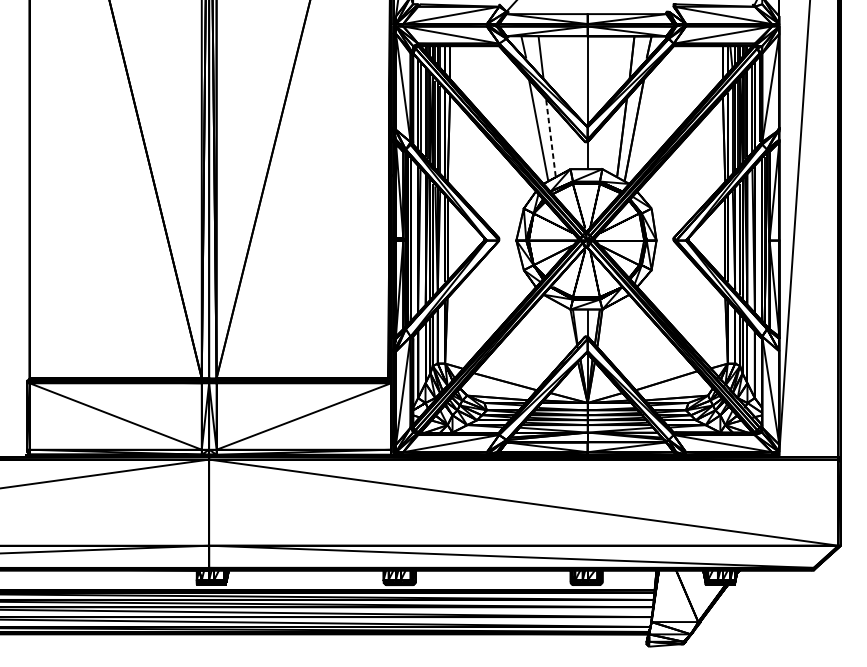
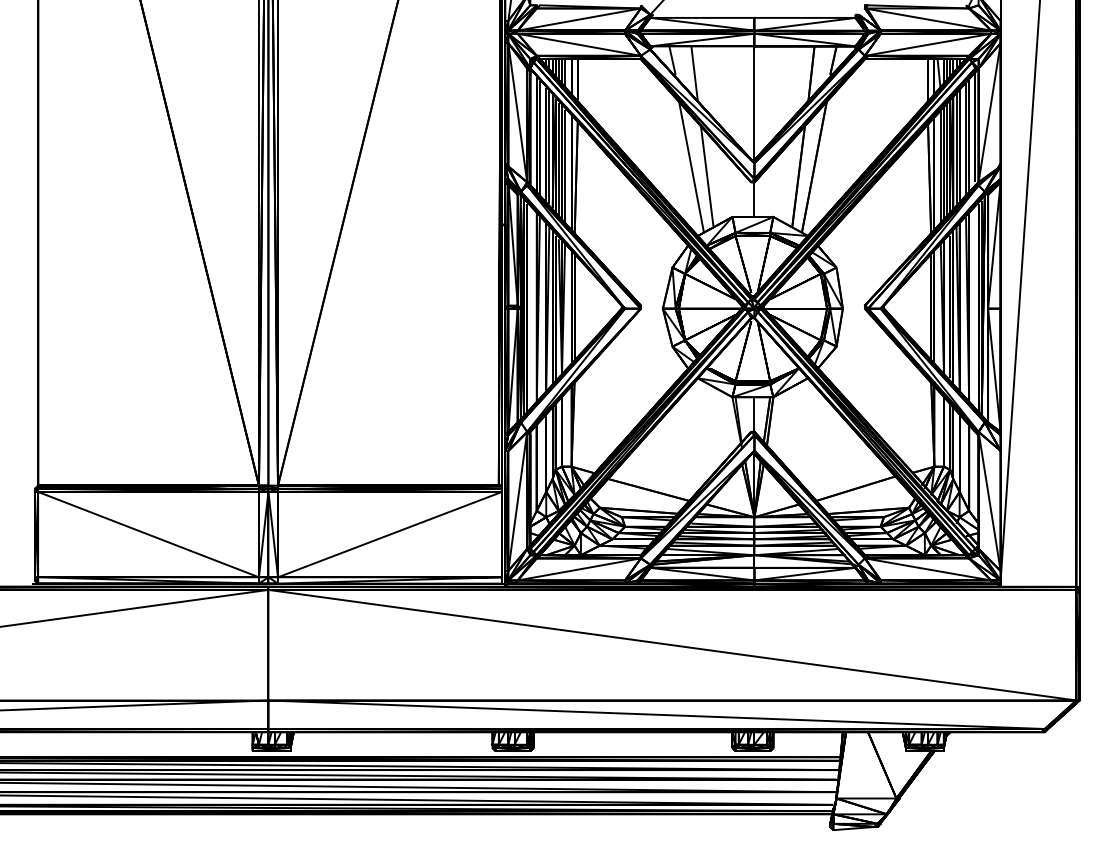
line: (551, 136) -> (707, 175), dashed -> solid

